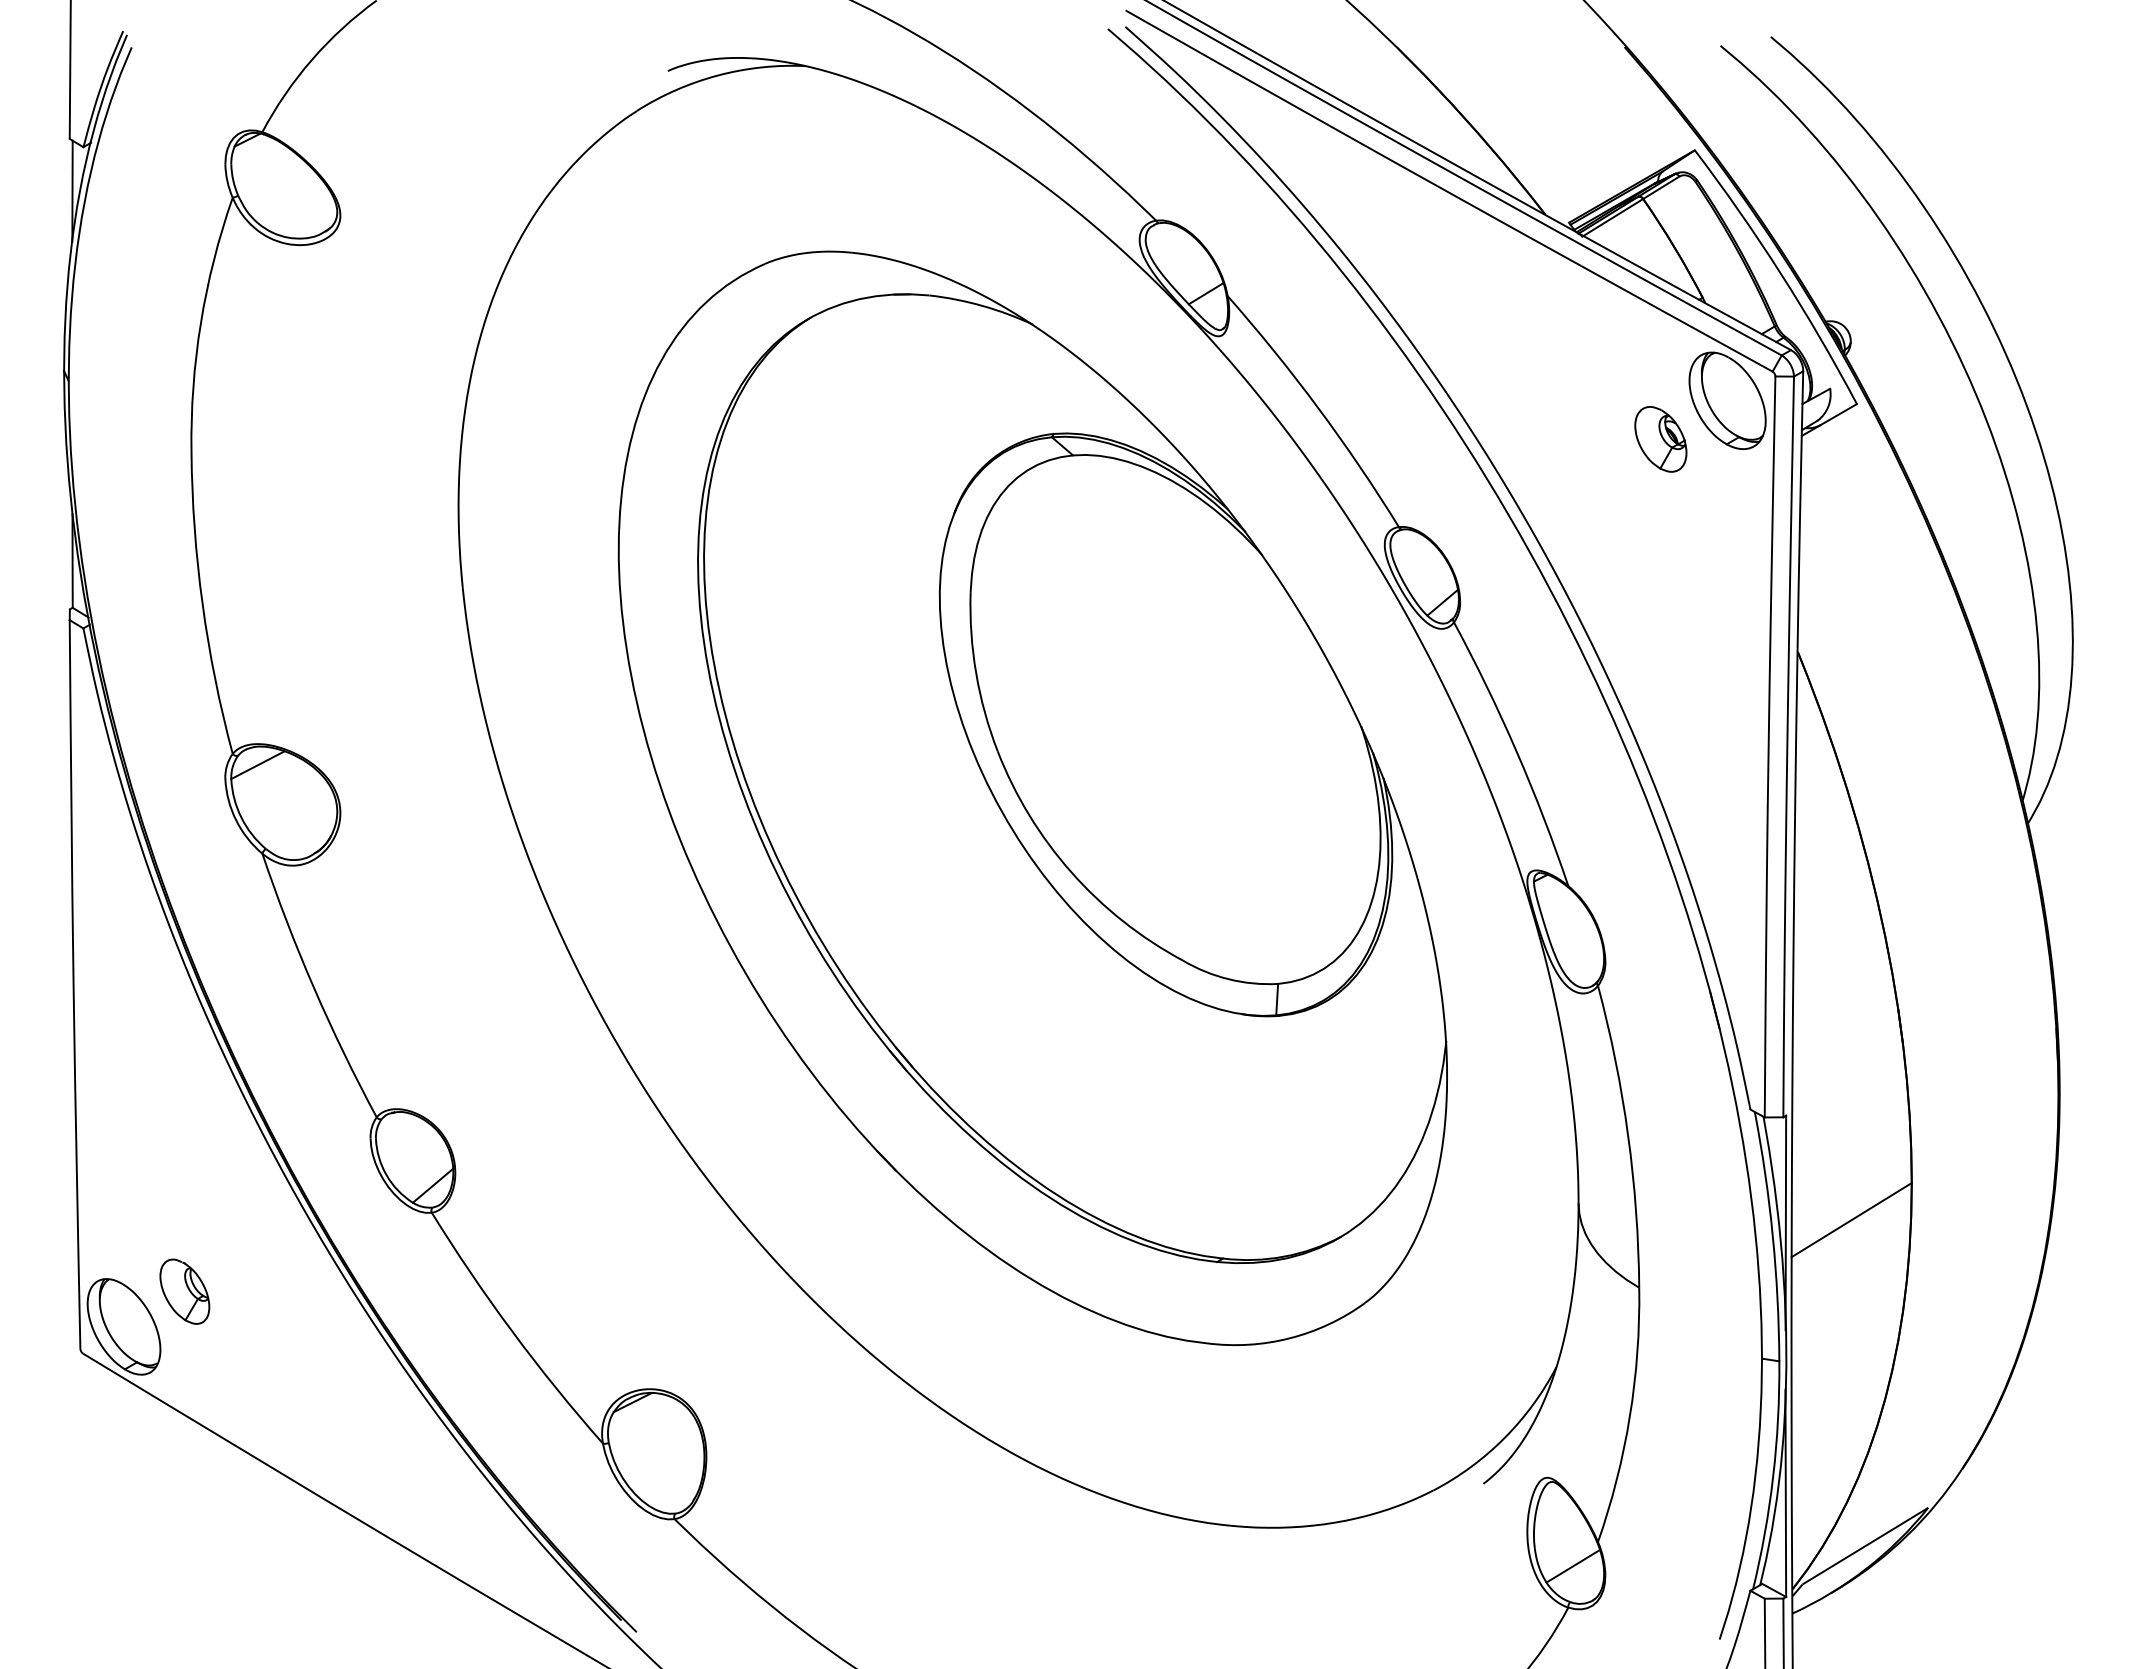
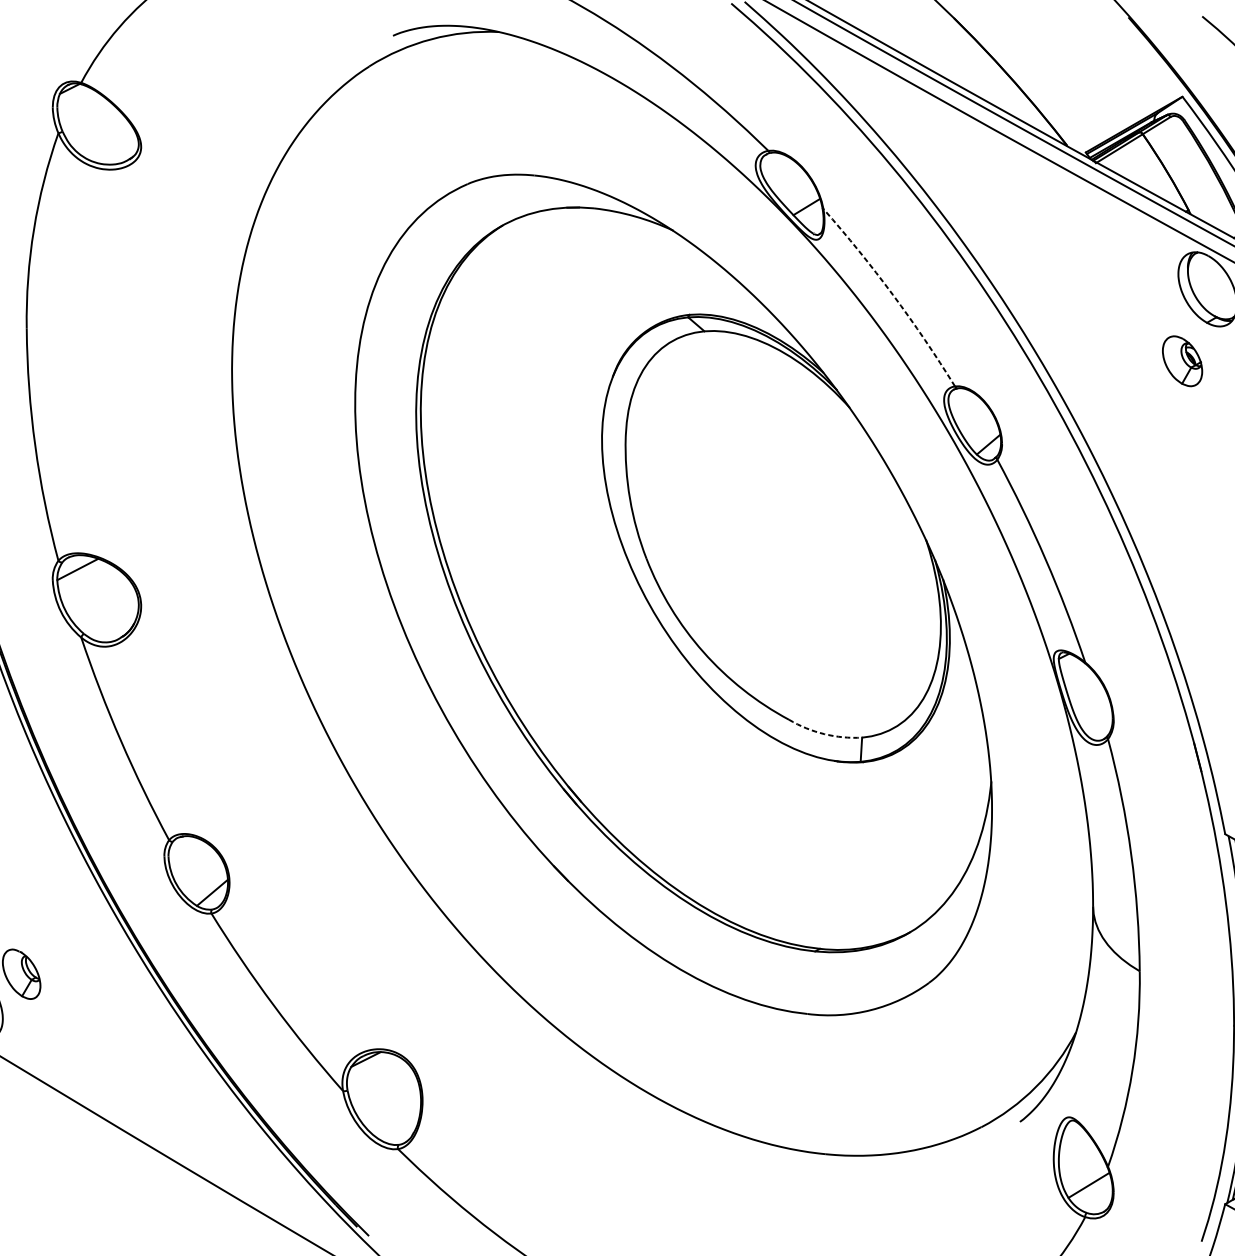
arc: (1318, 408) -> (893, 295), solid -> dashed
part: (1660, 439) -> (1182, 361), moved
arc: (1228, 979) -> (823, 734), solid -> dashed

